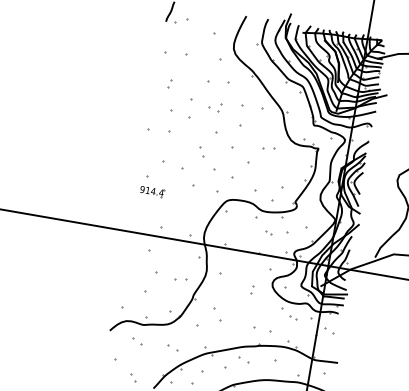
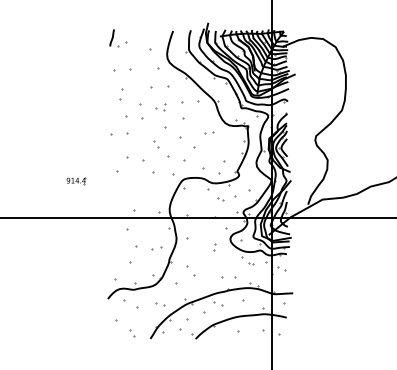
part: (169, 84) -> (121, 95), size x1.6
part: (152, 192) -> (76, 181), moved
part: (137, 341) -> (131, 303), size x1.6

